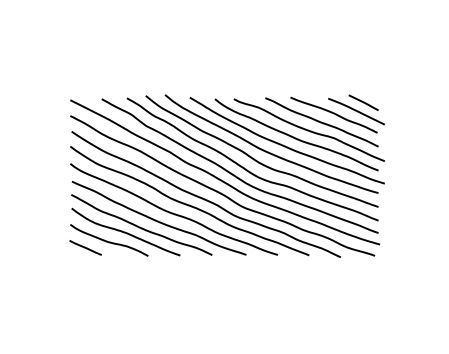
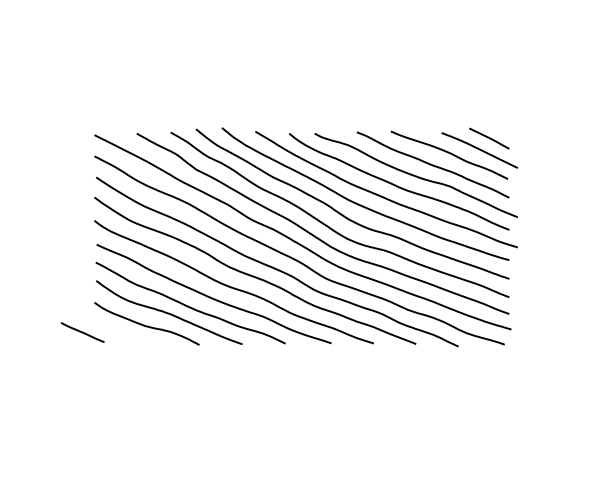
line: (85, 247) -> (82, 332), moved

